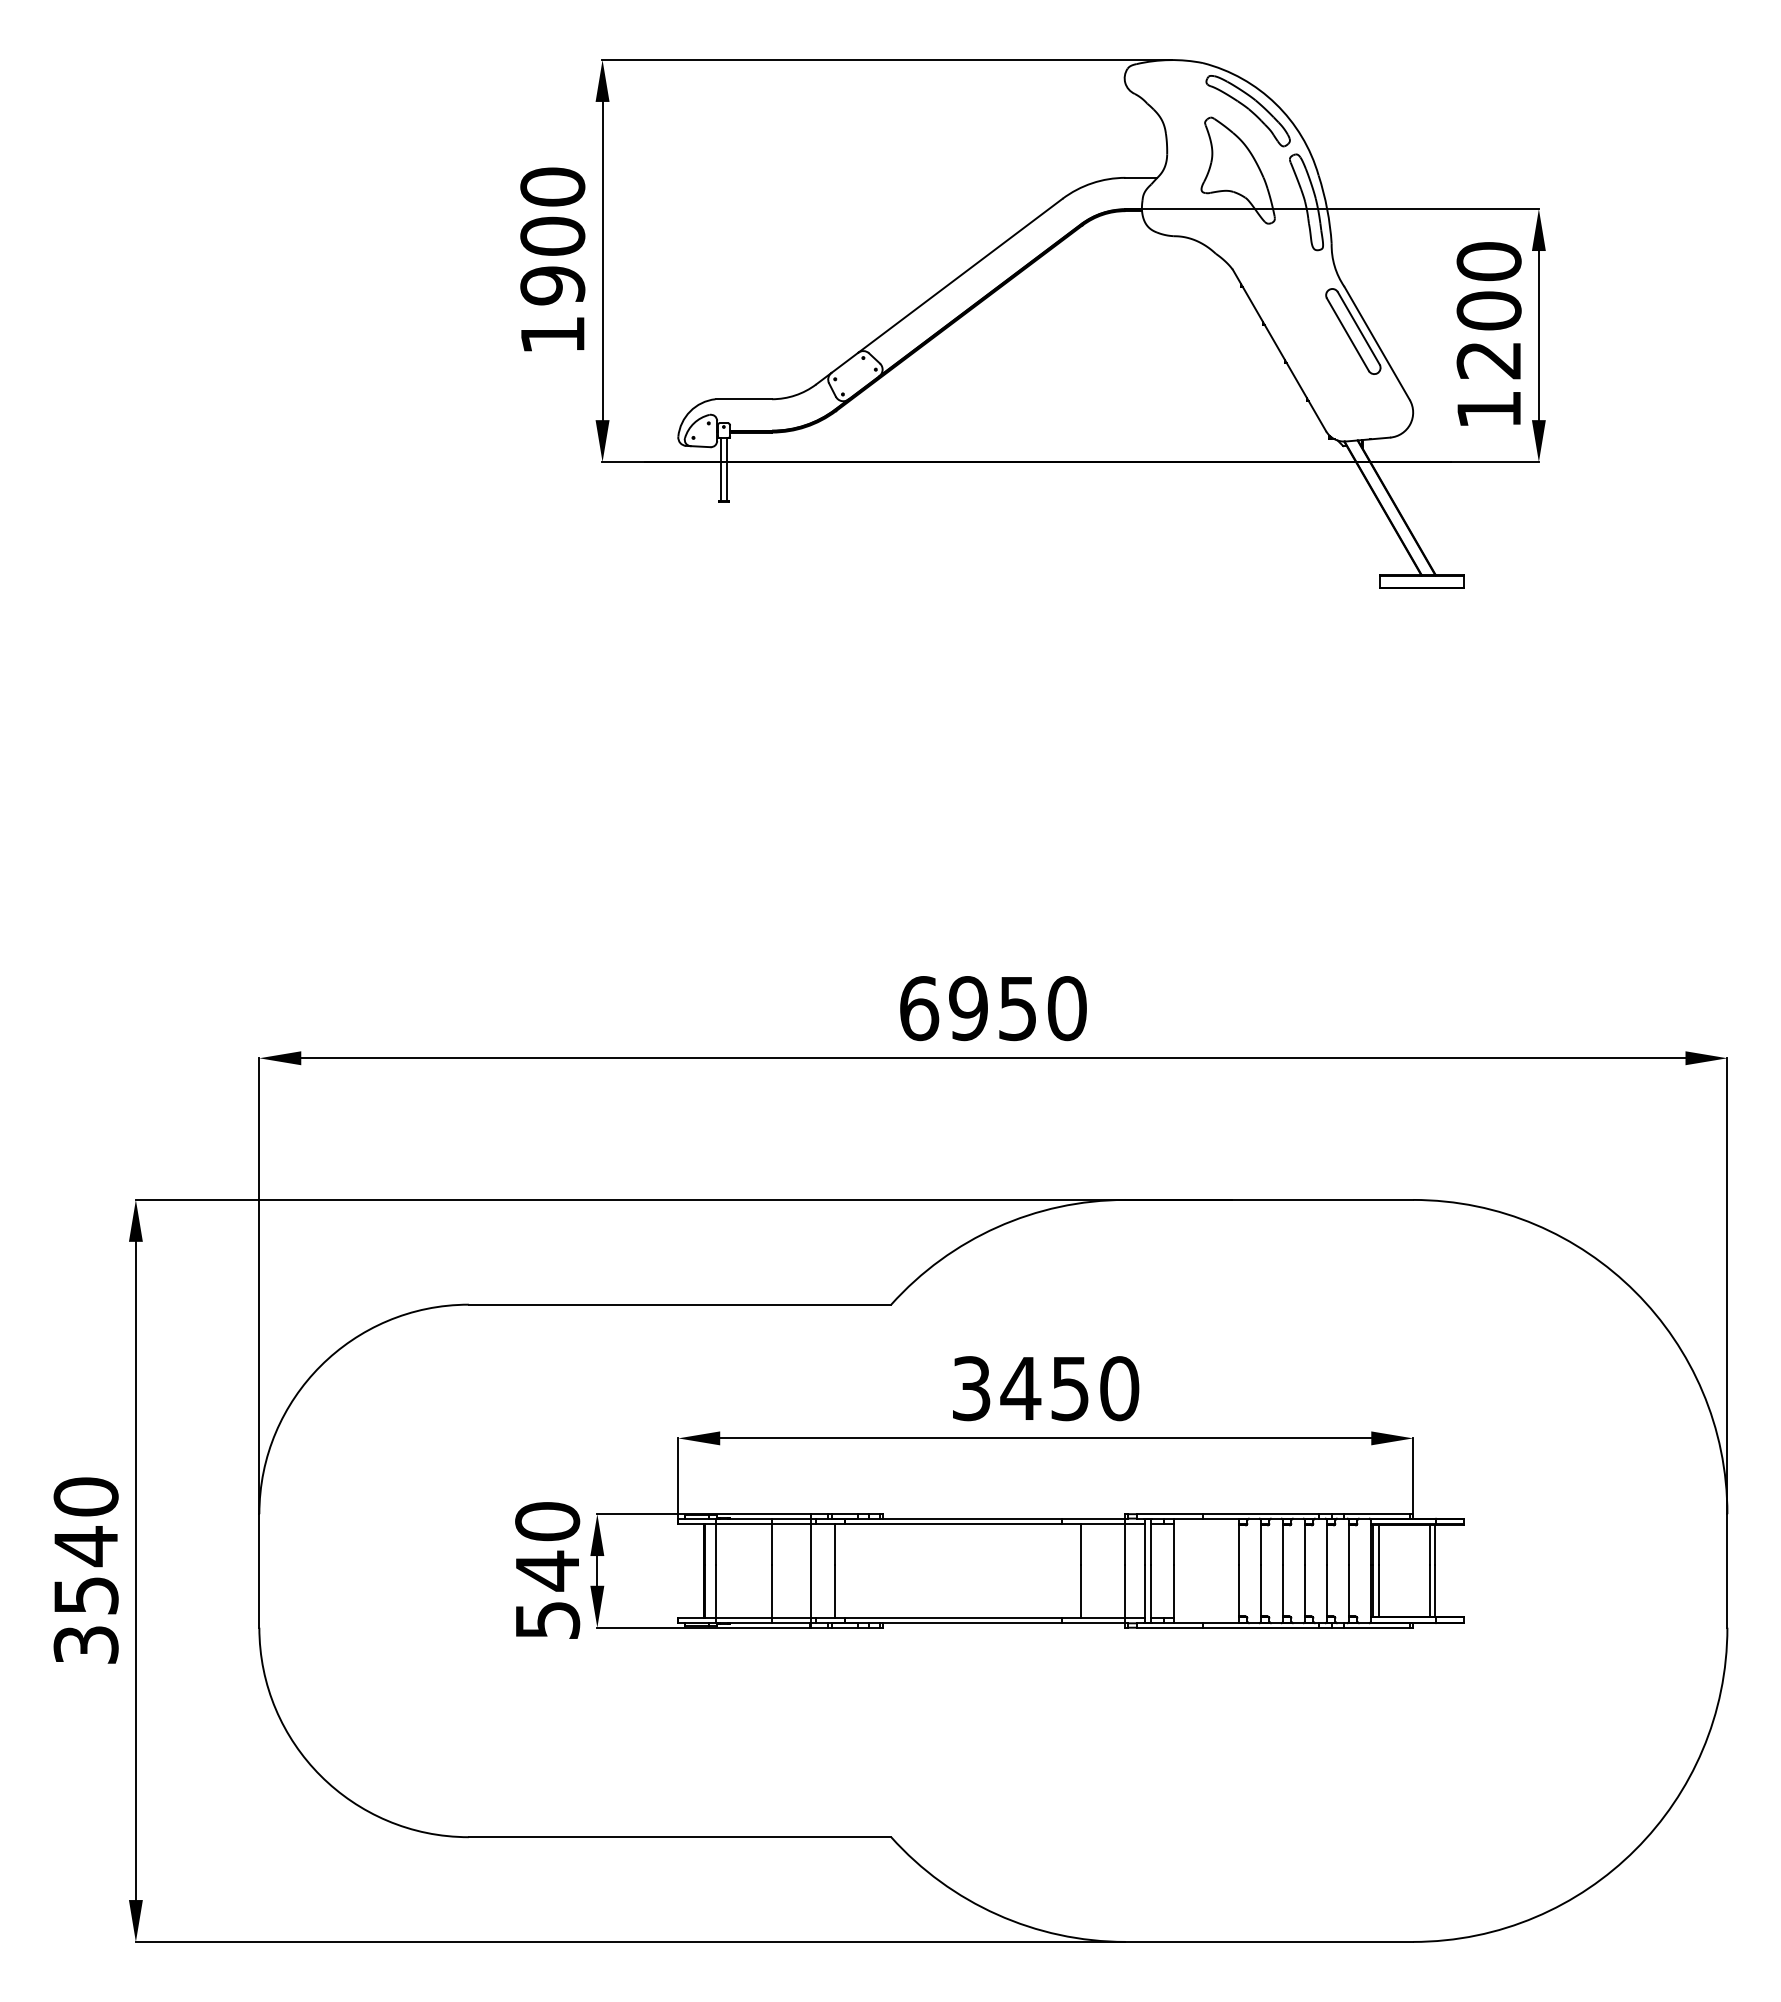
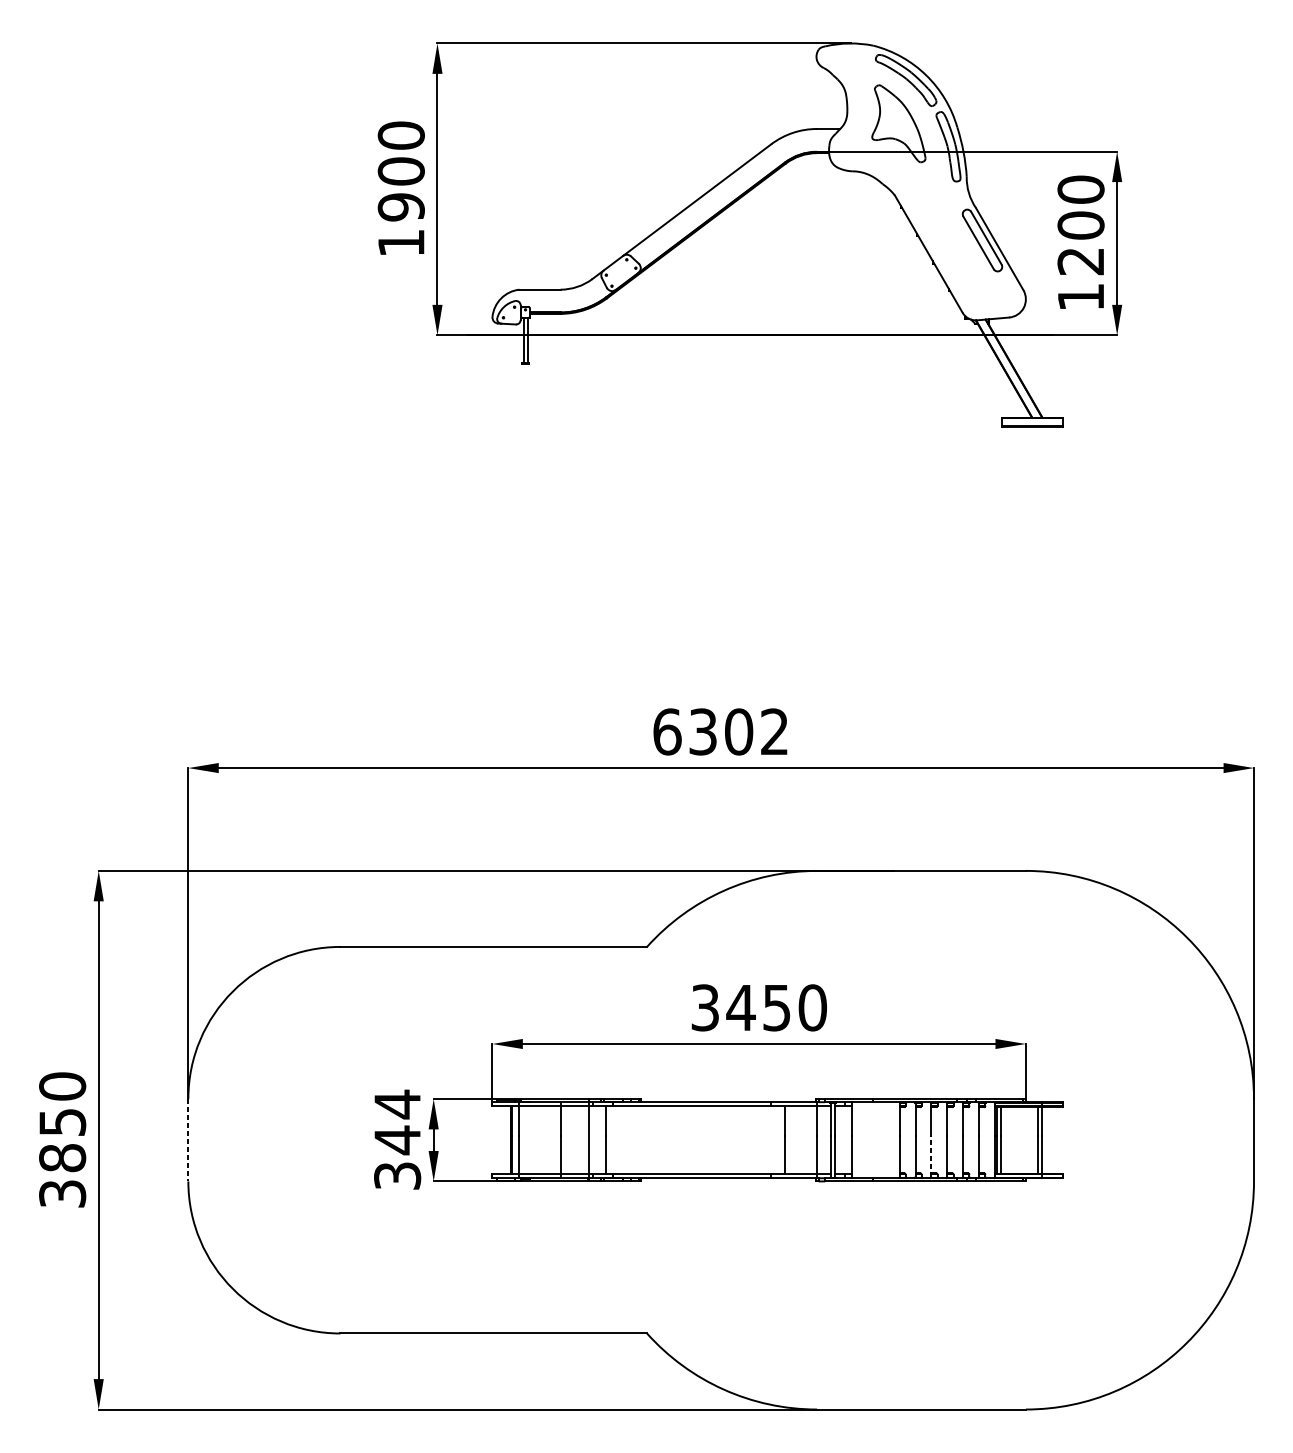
text: (1017, 1008) -> (738, 731), 6950 -> 6302
text: (547, 1569) -> (397, 1139), 540 -> 344
text: (85, 1570) -> (62, 1139), 3540 -> 3850
line: (259, 1570) -> (188, 1139), solid -> dashed
line: (1283, 1592) -> (931, 1155), solid -> dashed

